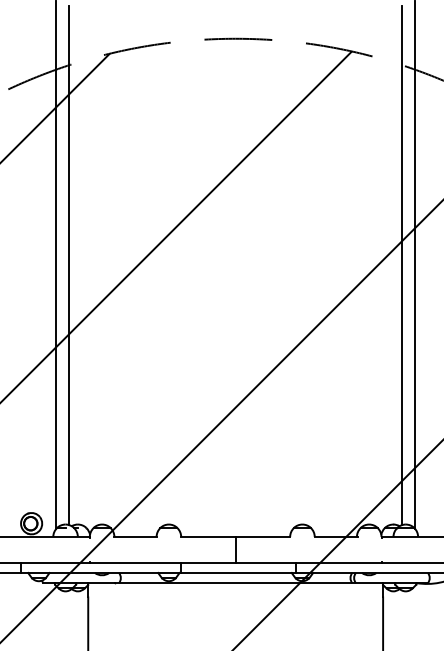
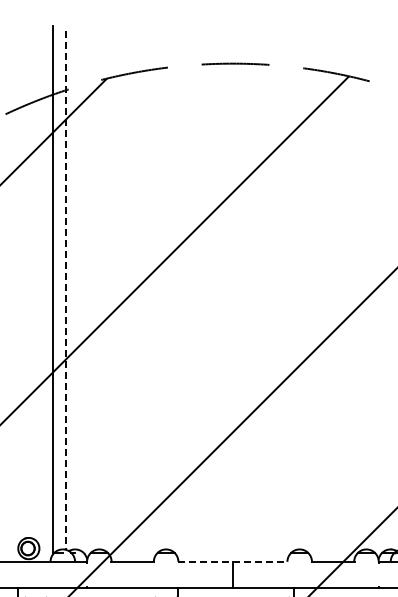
line: (69, 265) -> (66, 290), solid -> dashed
line: (236, 537) -> (233, 562), solid -> dashed

